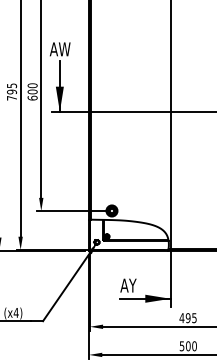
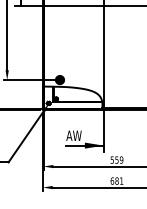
text: (134, 285) -> (76, 135), AY -> AW
text: (187, 318) -> (116, 160), 495 -> 559
text: (187, 346) -> (116, 181), 500 -> 681

